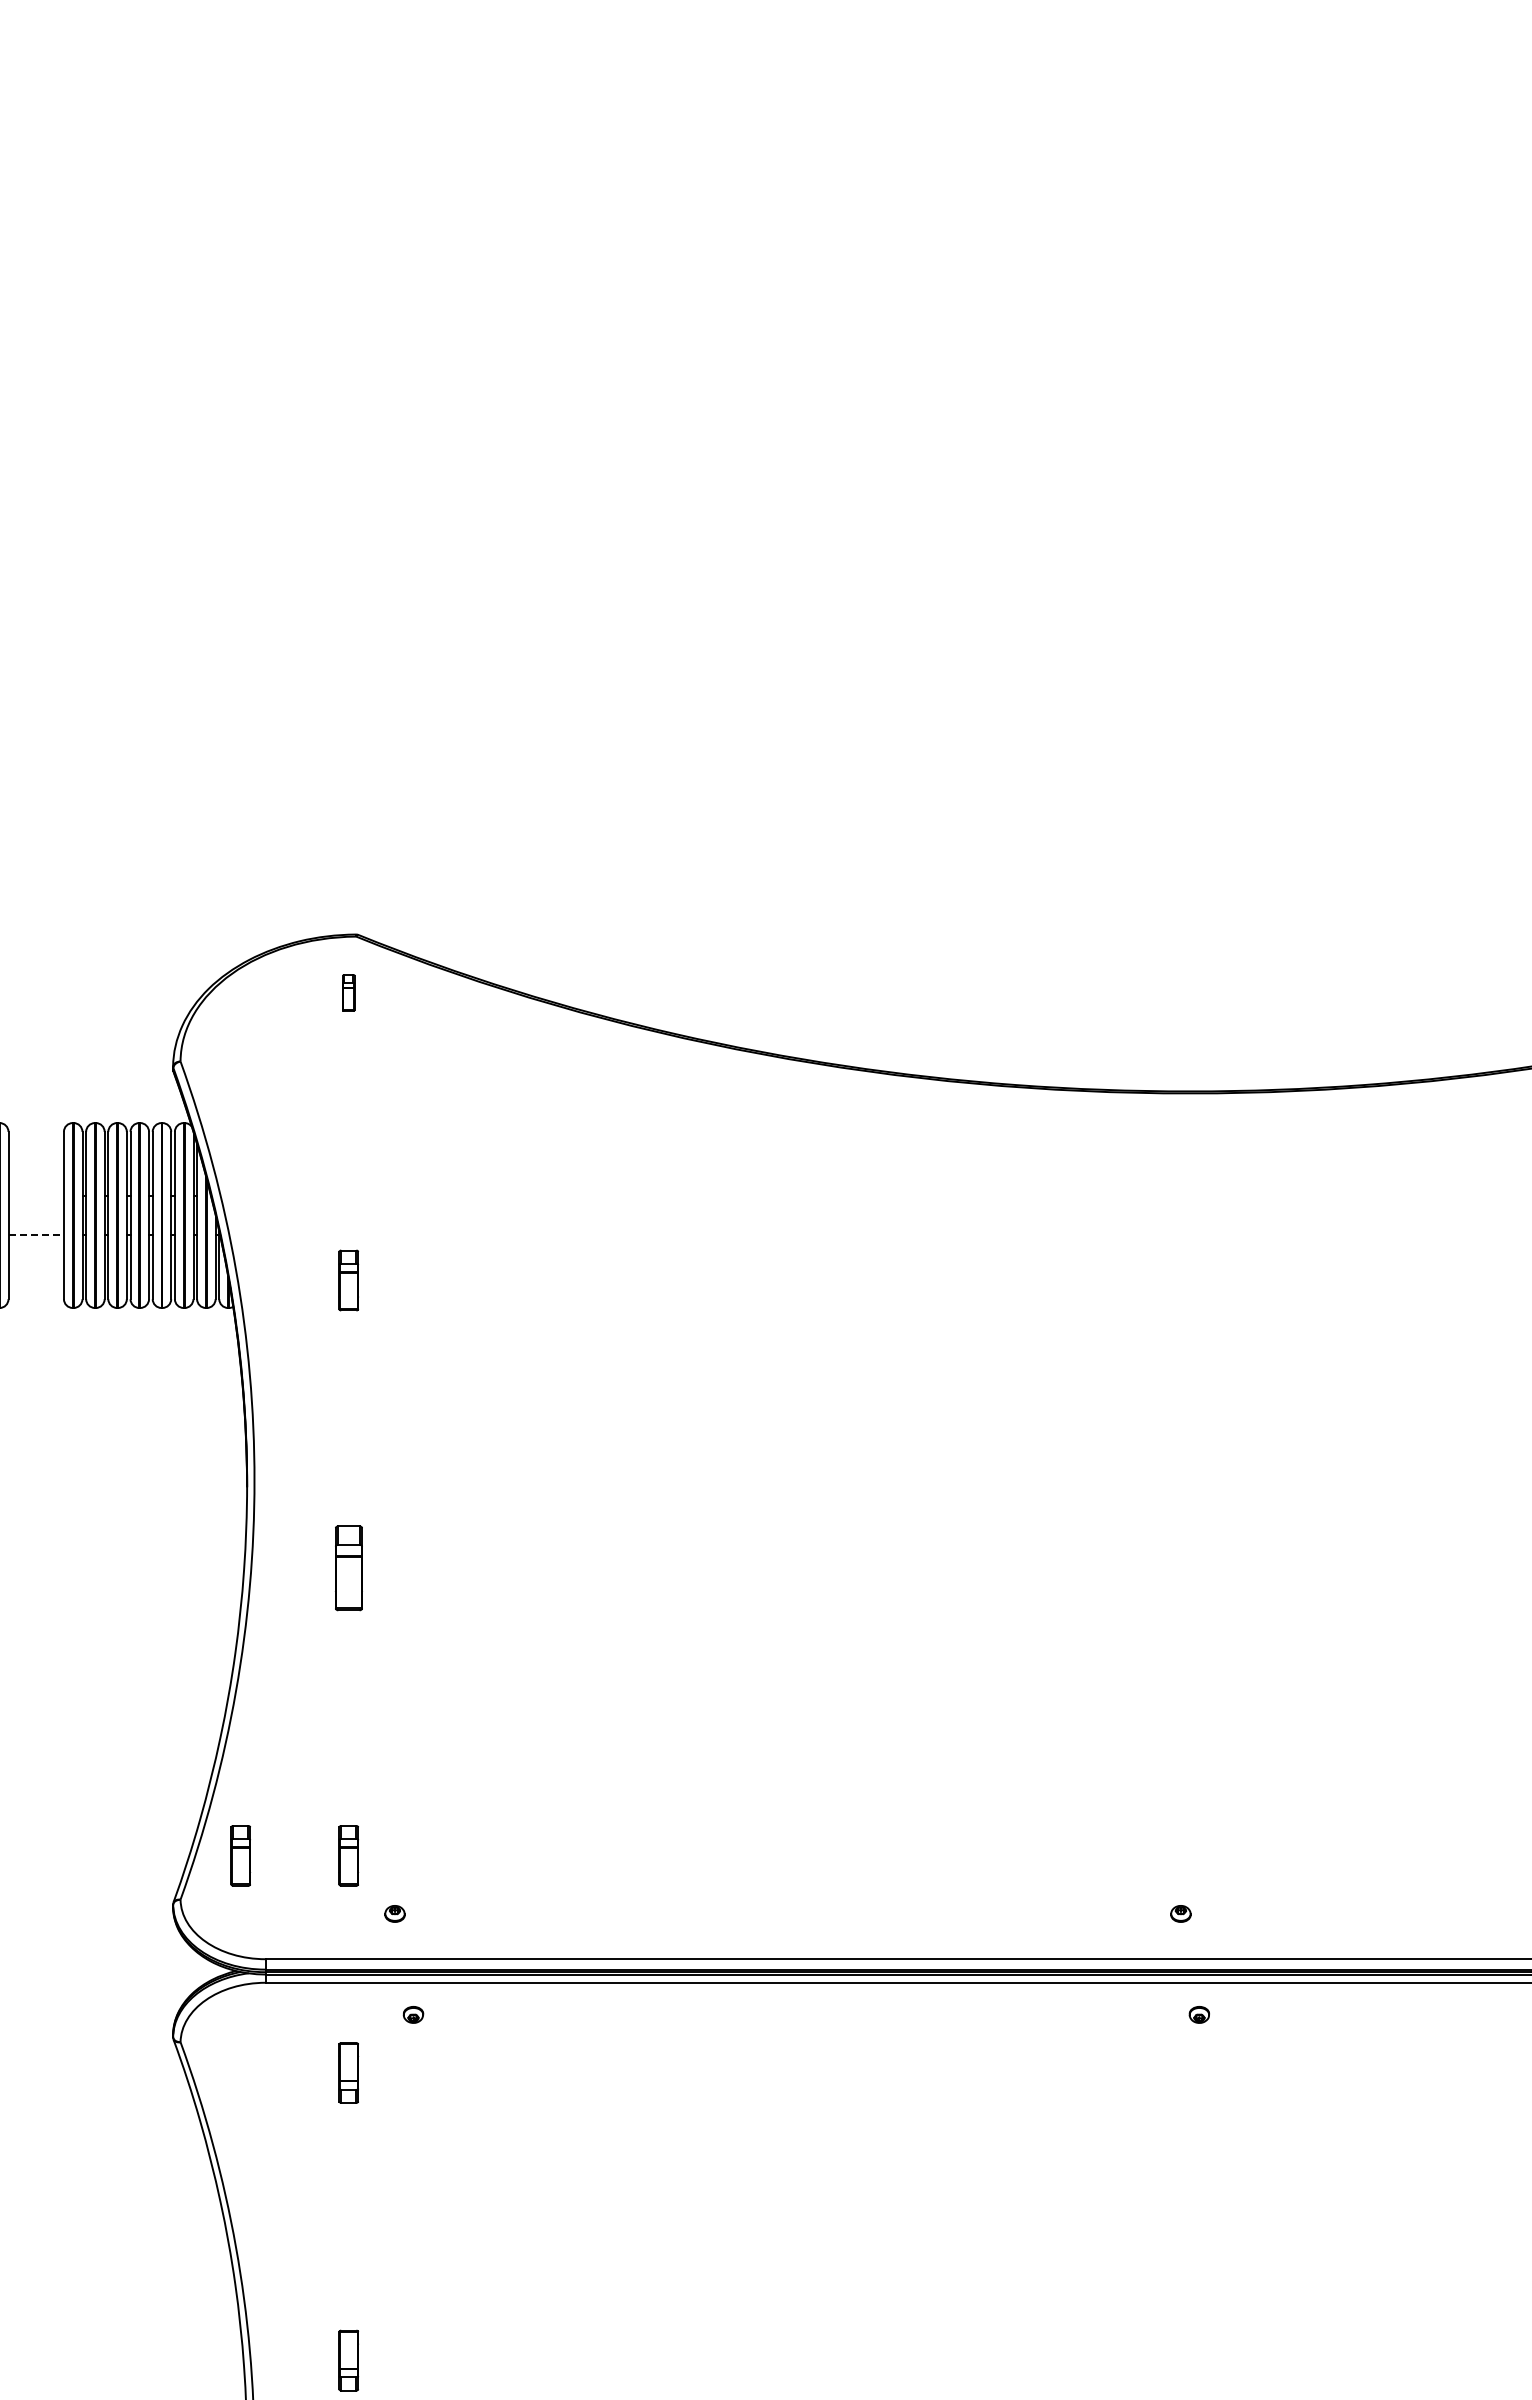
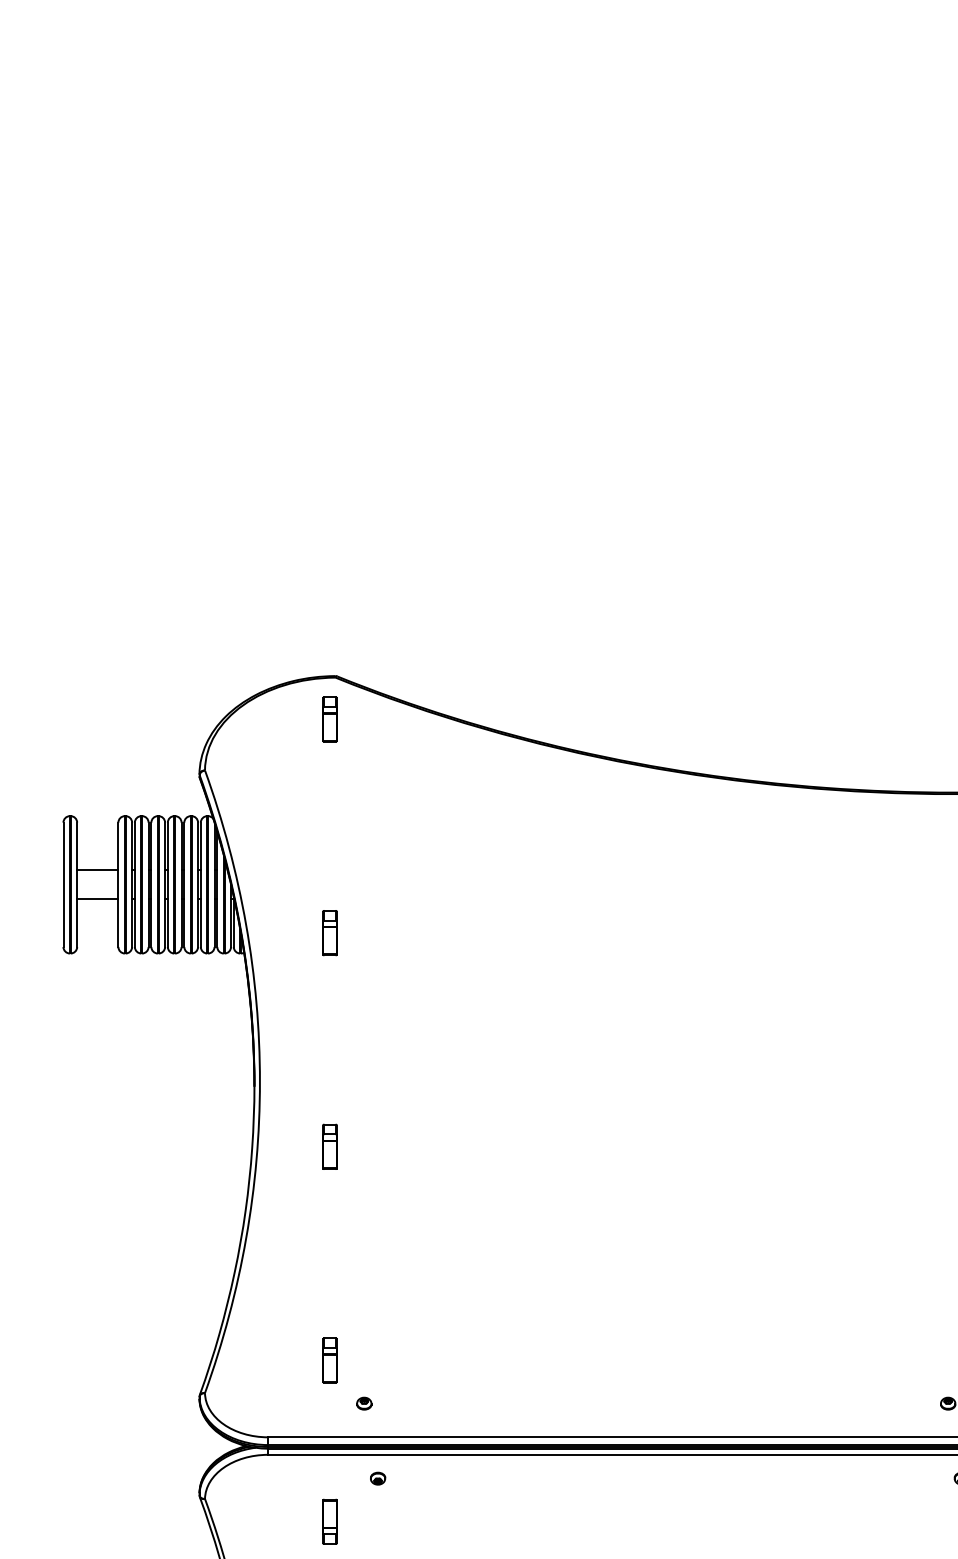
part: (348, 992) -> (329, 719), size x1.67
line: (36, 1195) -> (97, 869), added
line: (36, 1235) -> (97, 899), dashed -> solid
part: (348, 1567) -> (329, 1146), size x0.71
part: (240, 1855) -> (249, 1360), removed

